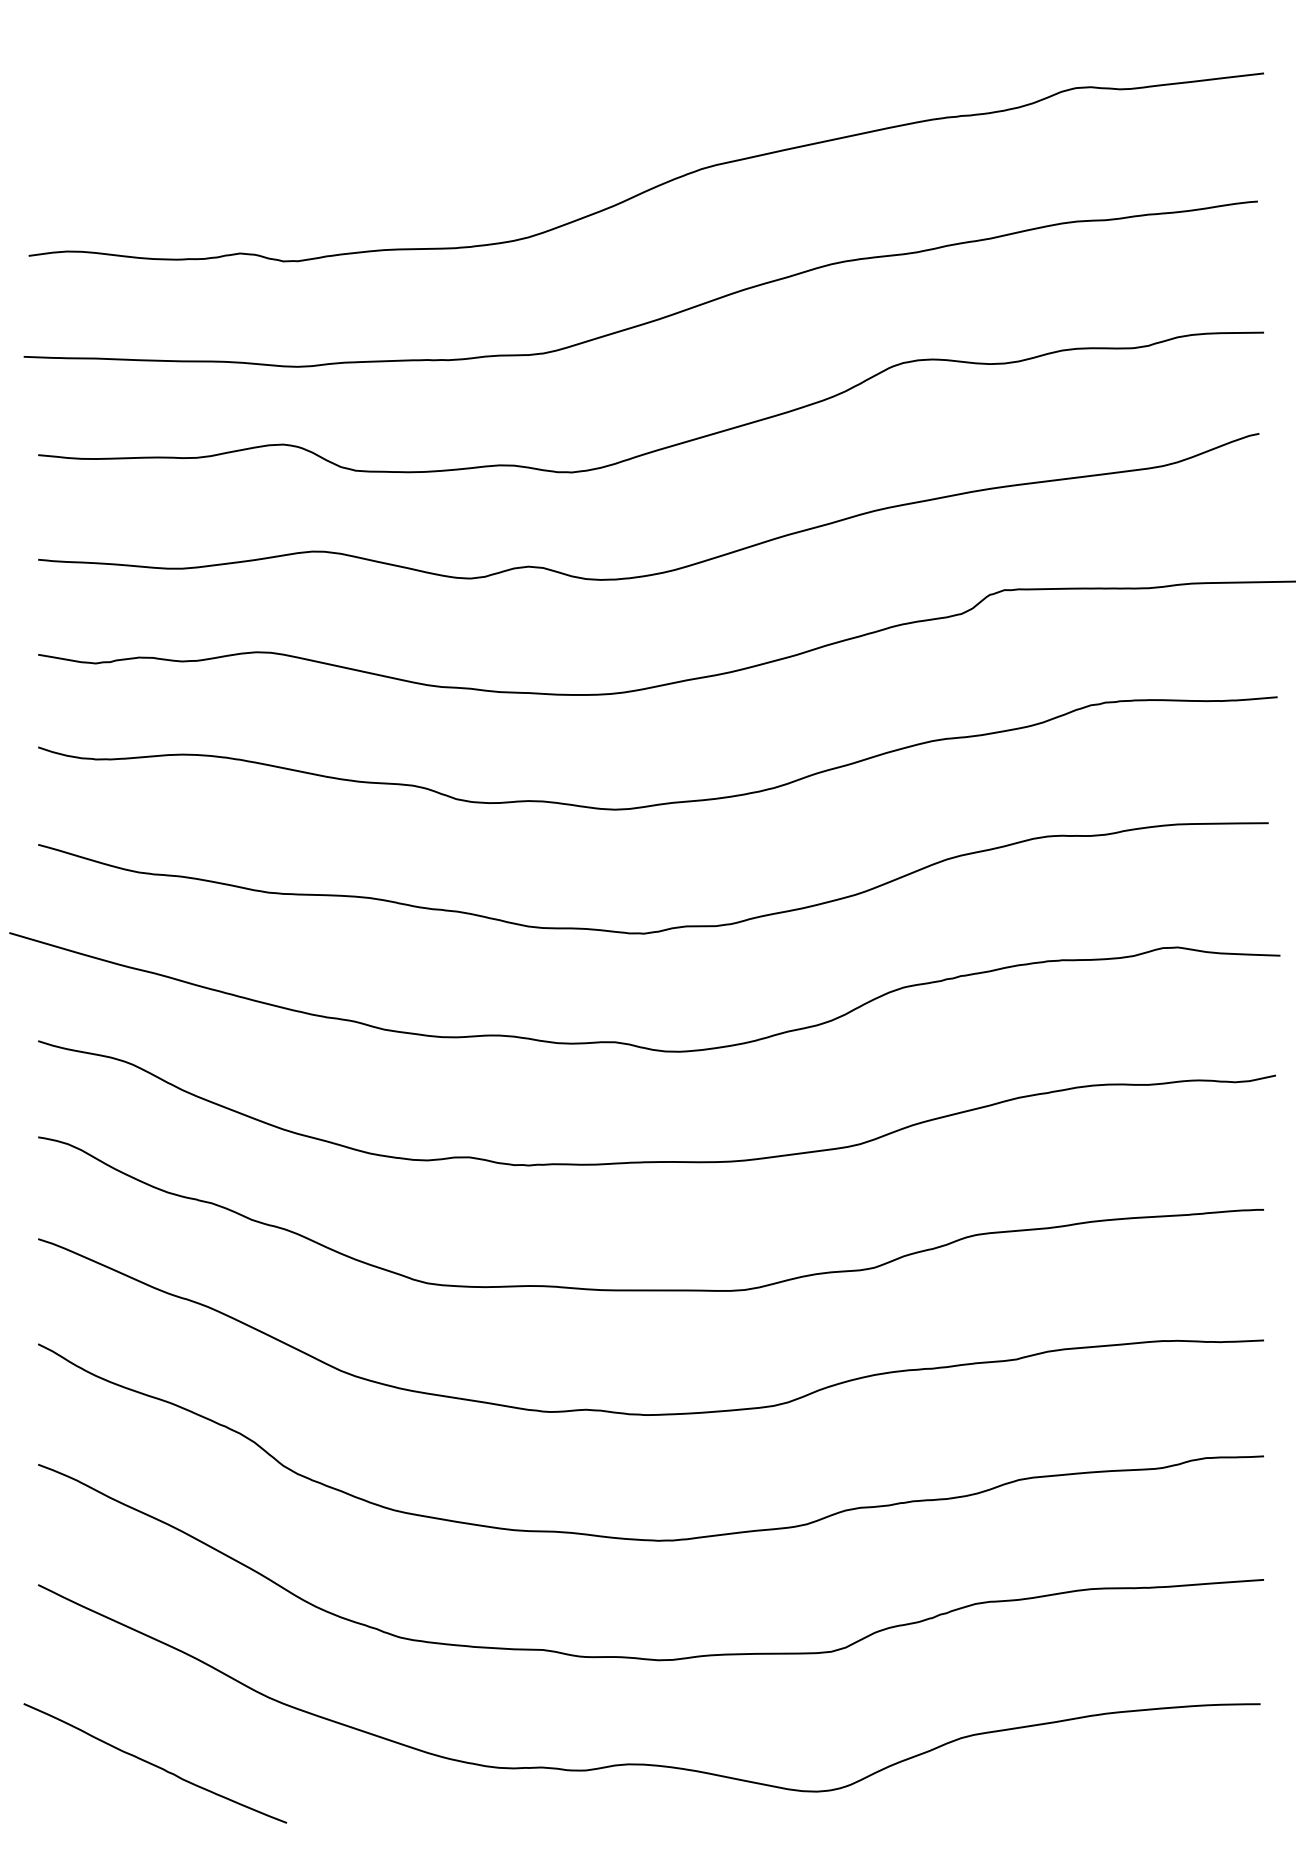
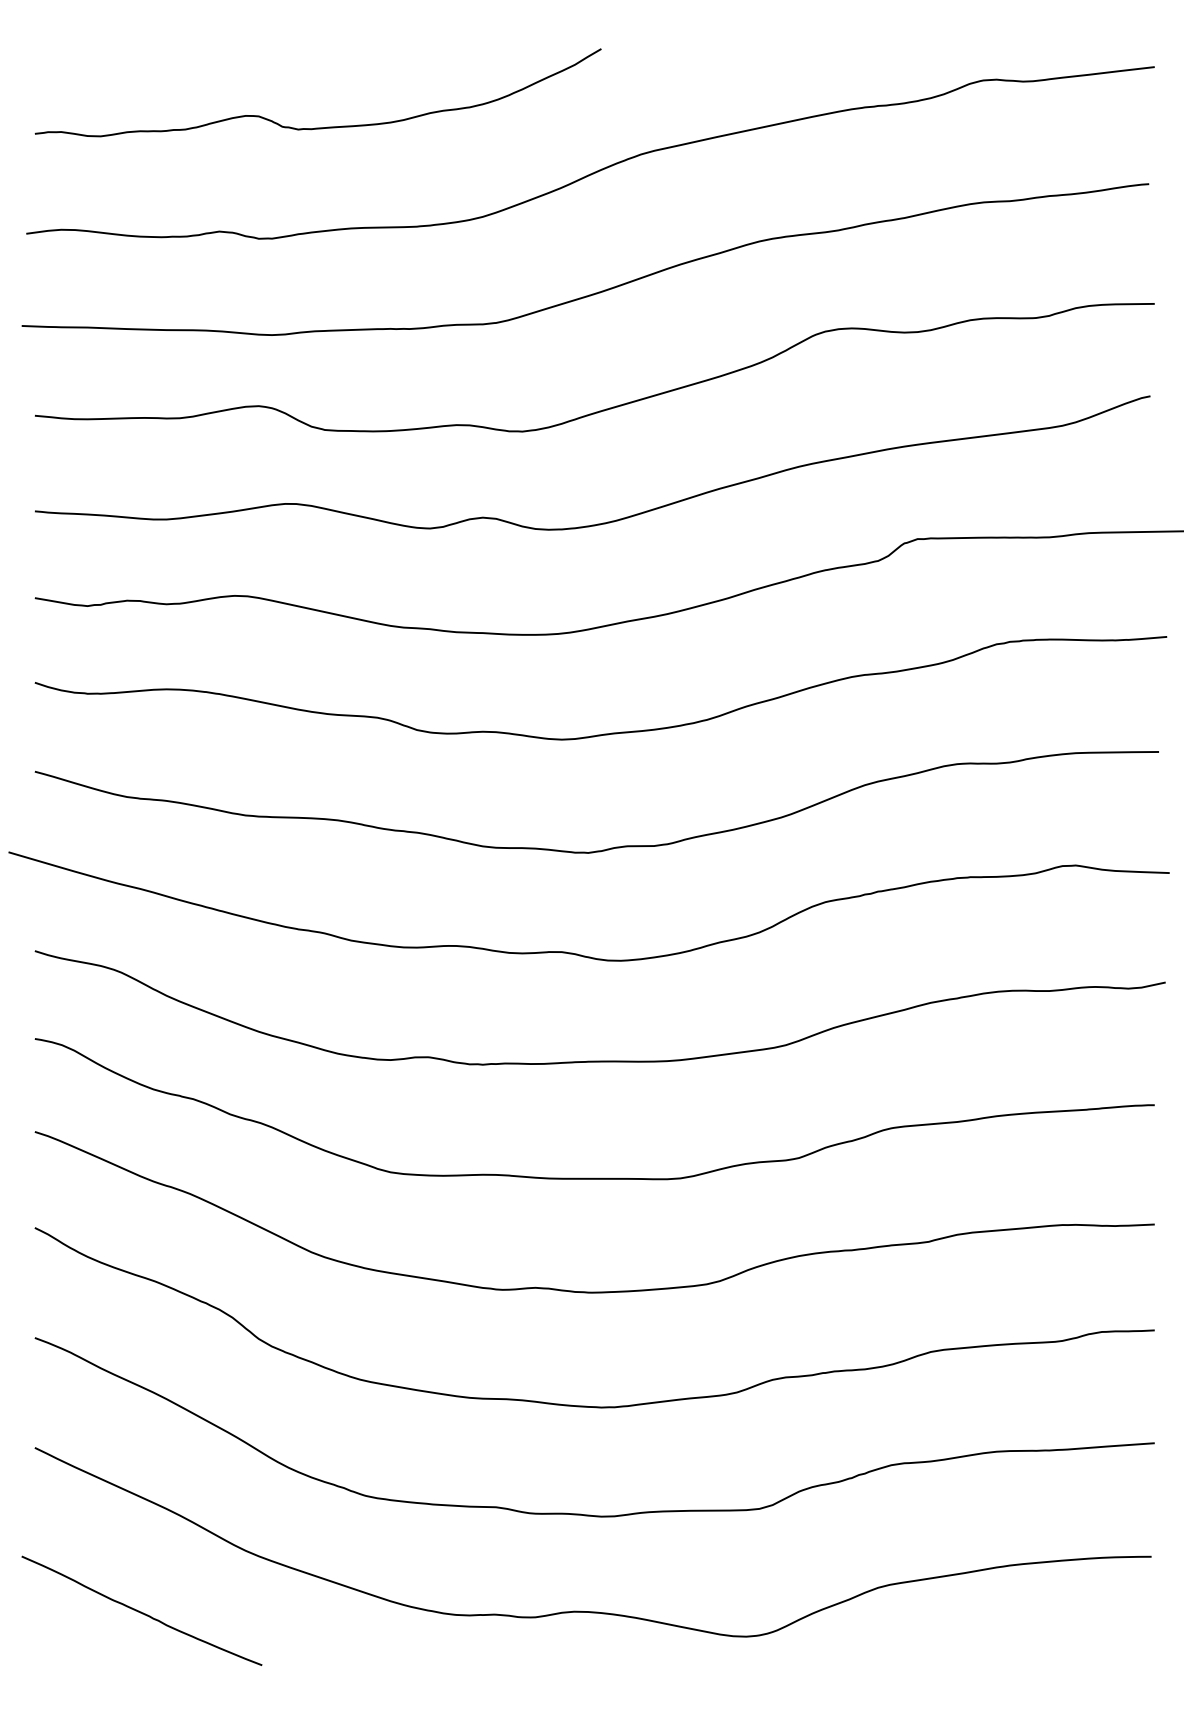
curve: (348, 139) -> (318, 127), added

